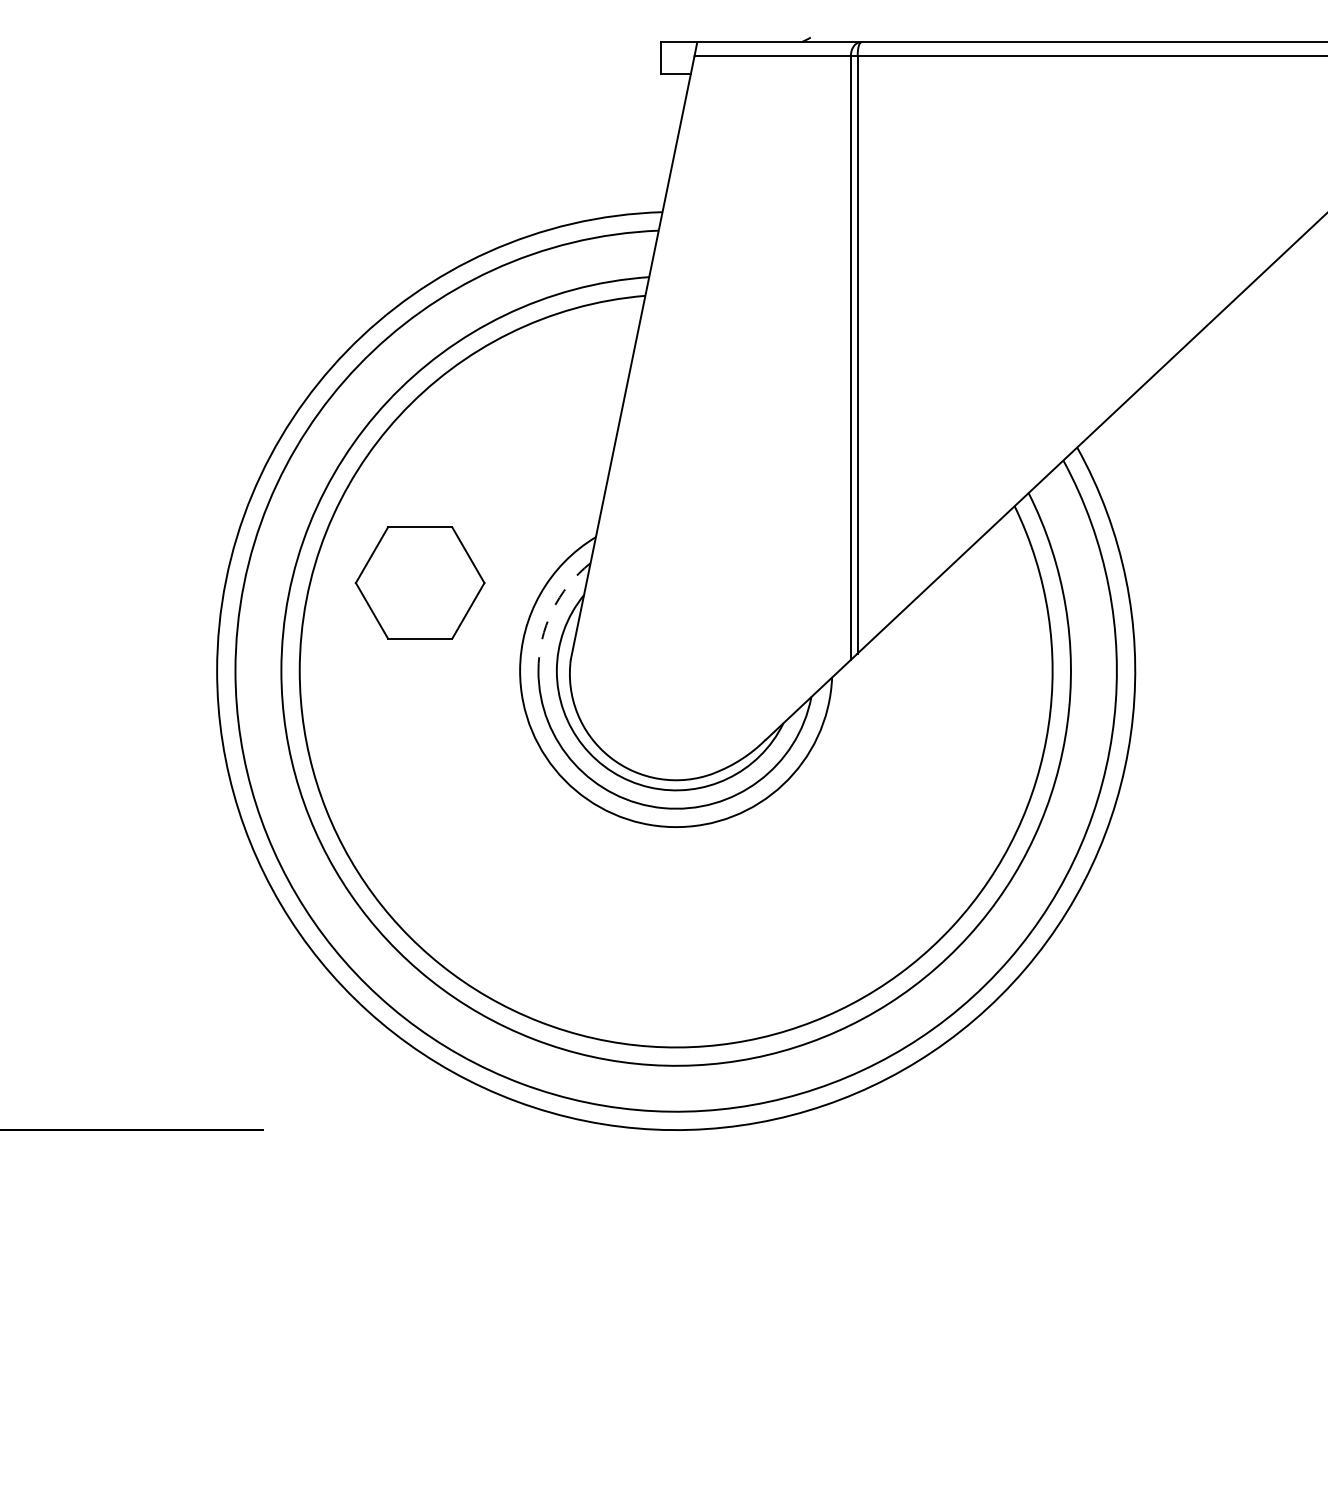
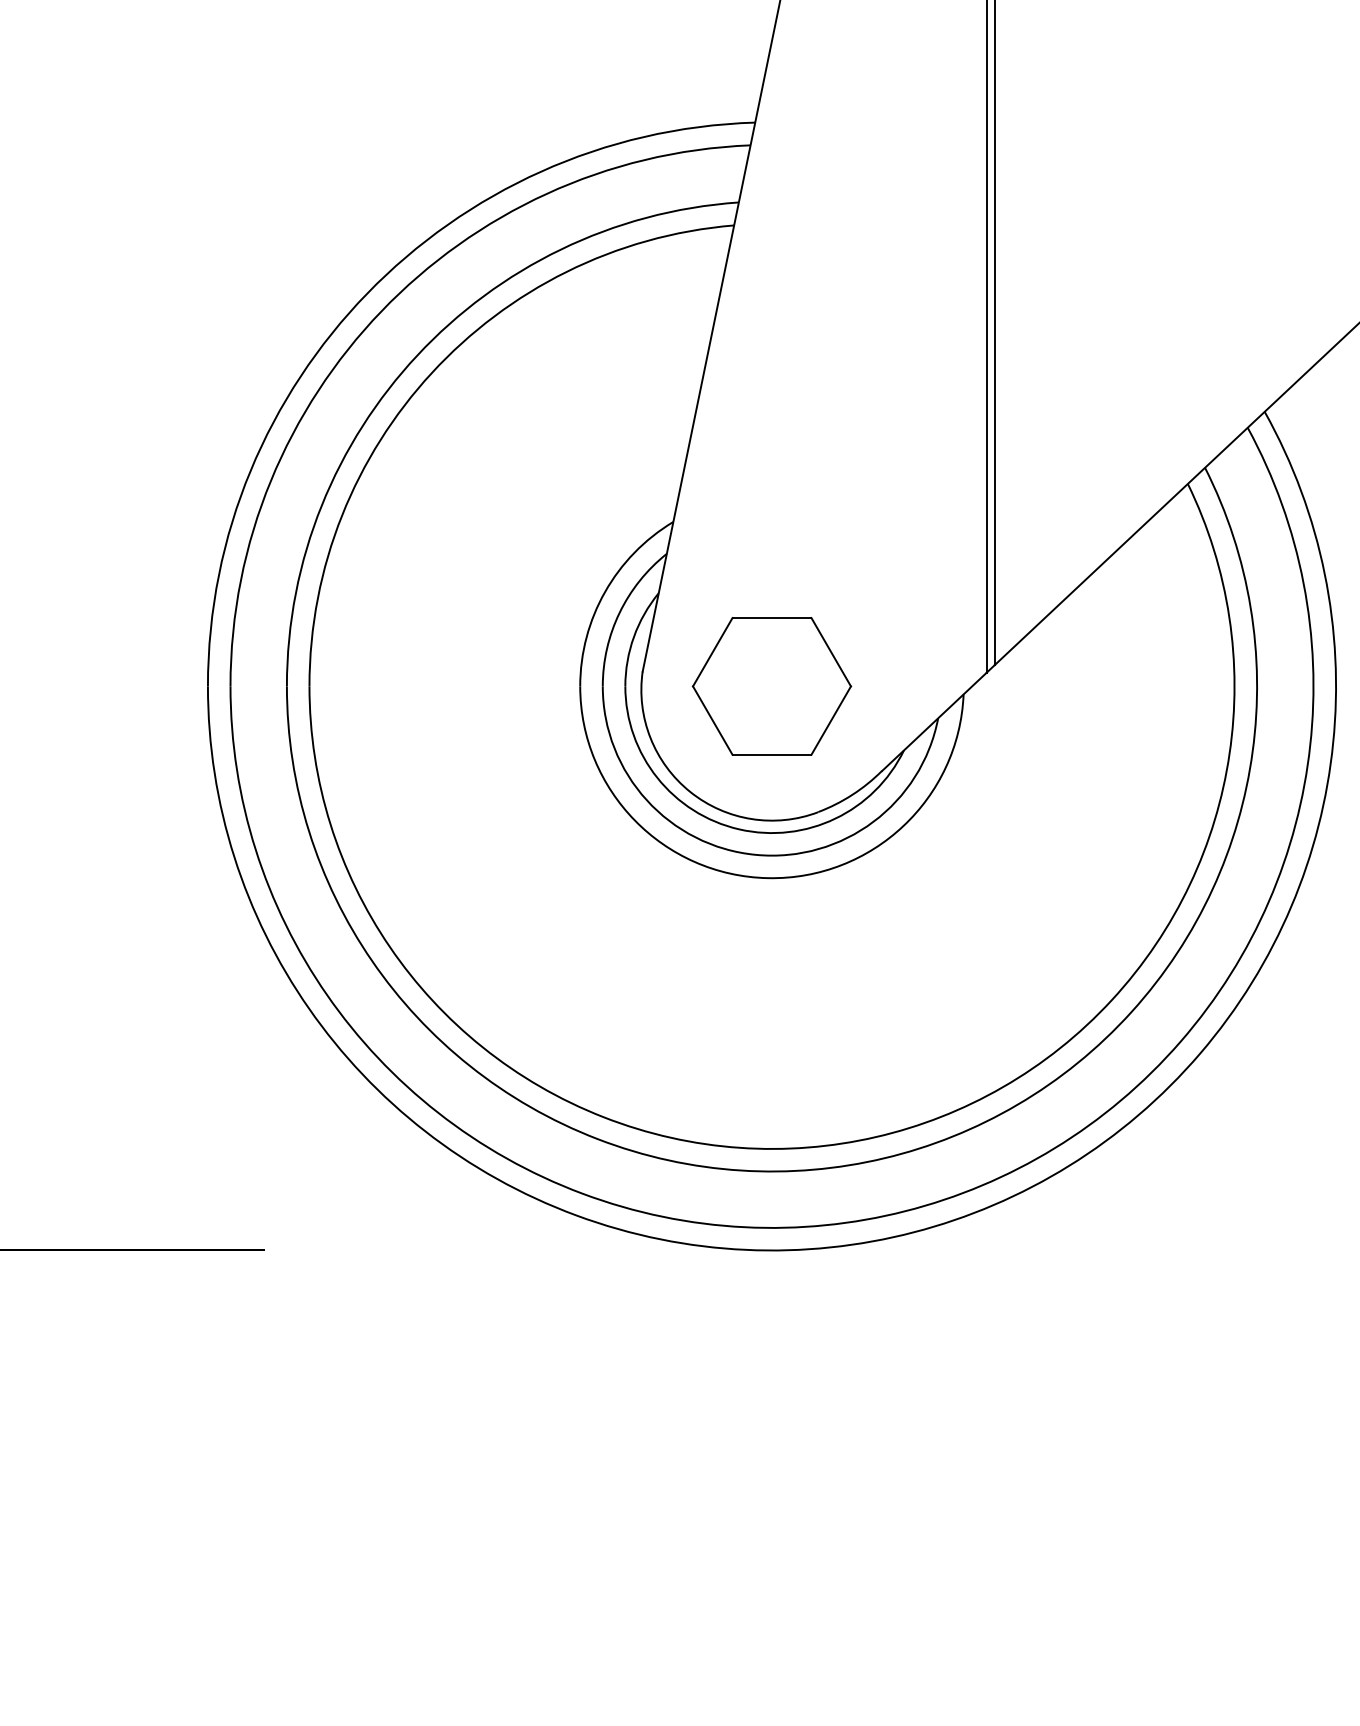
part: (419, 582) -> (771, 685), moved
arc: (552, 611) -> (620, 613), dashed -> solid

